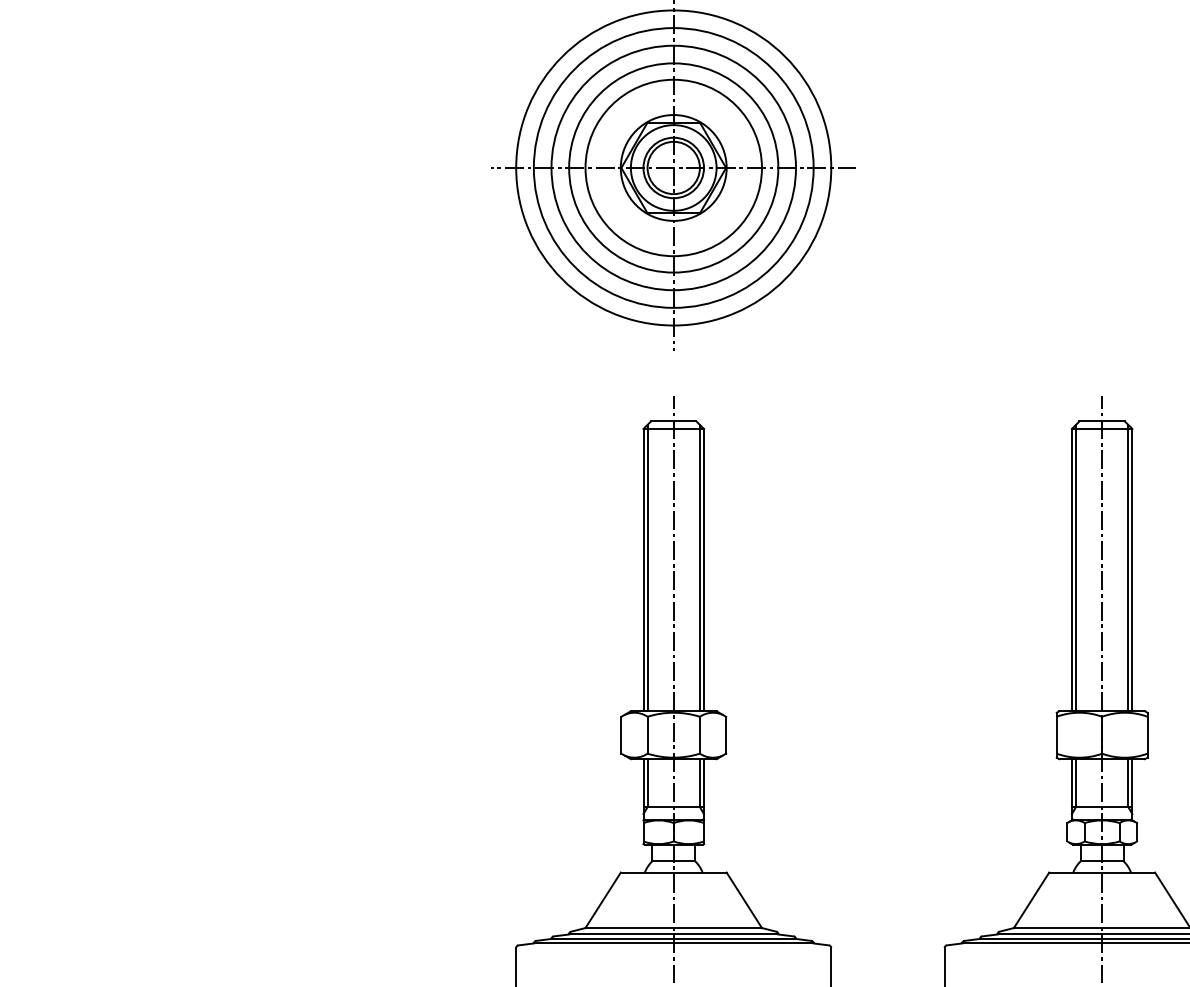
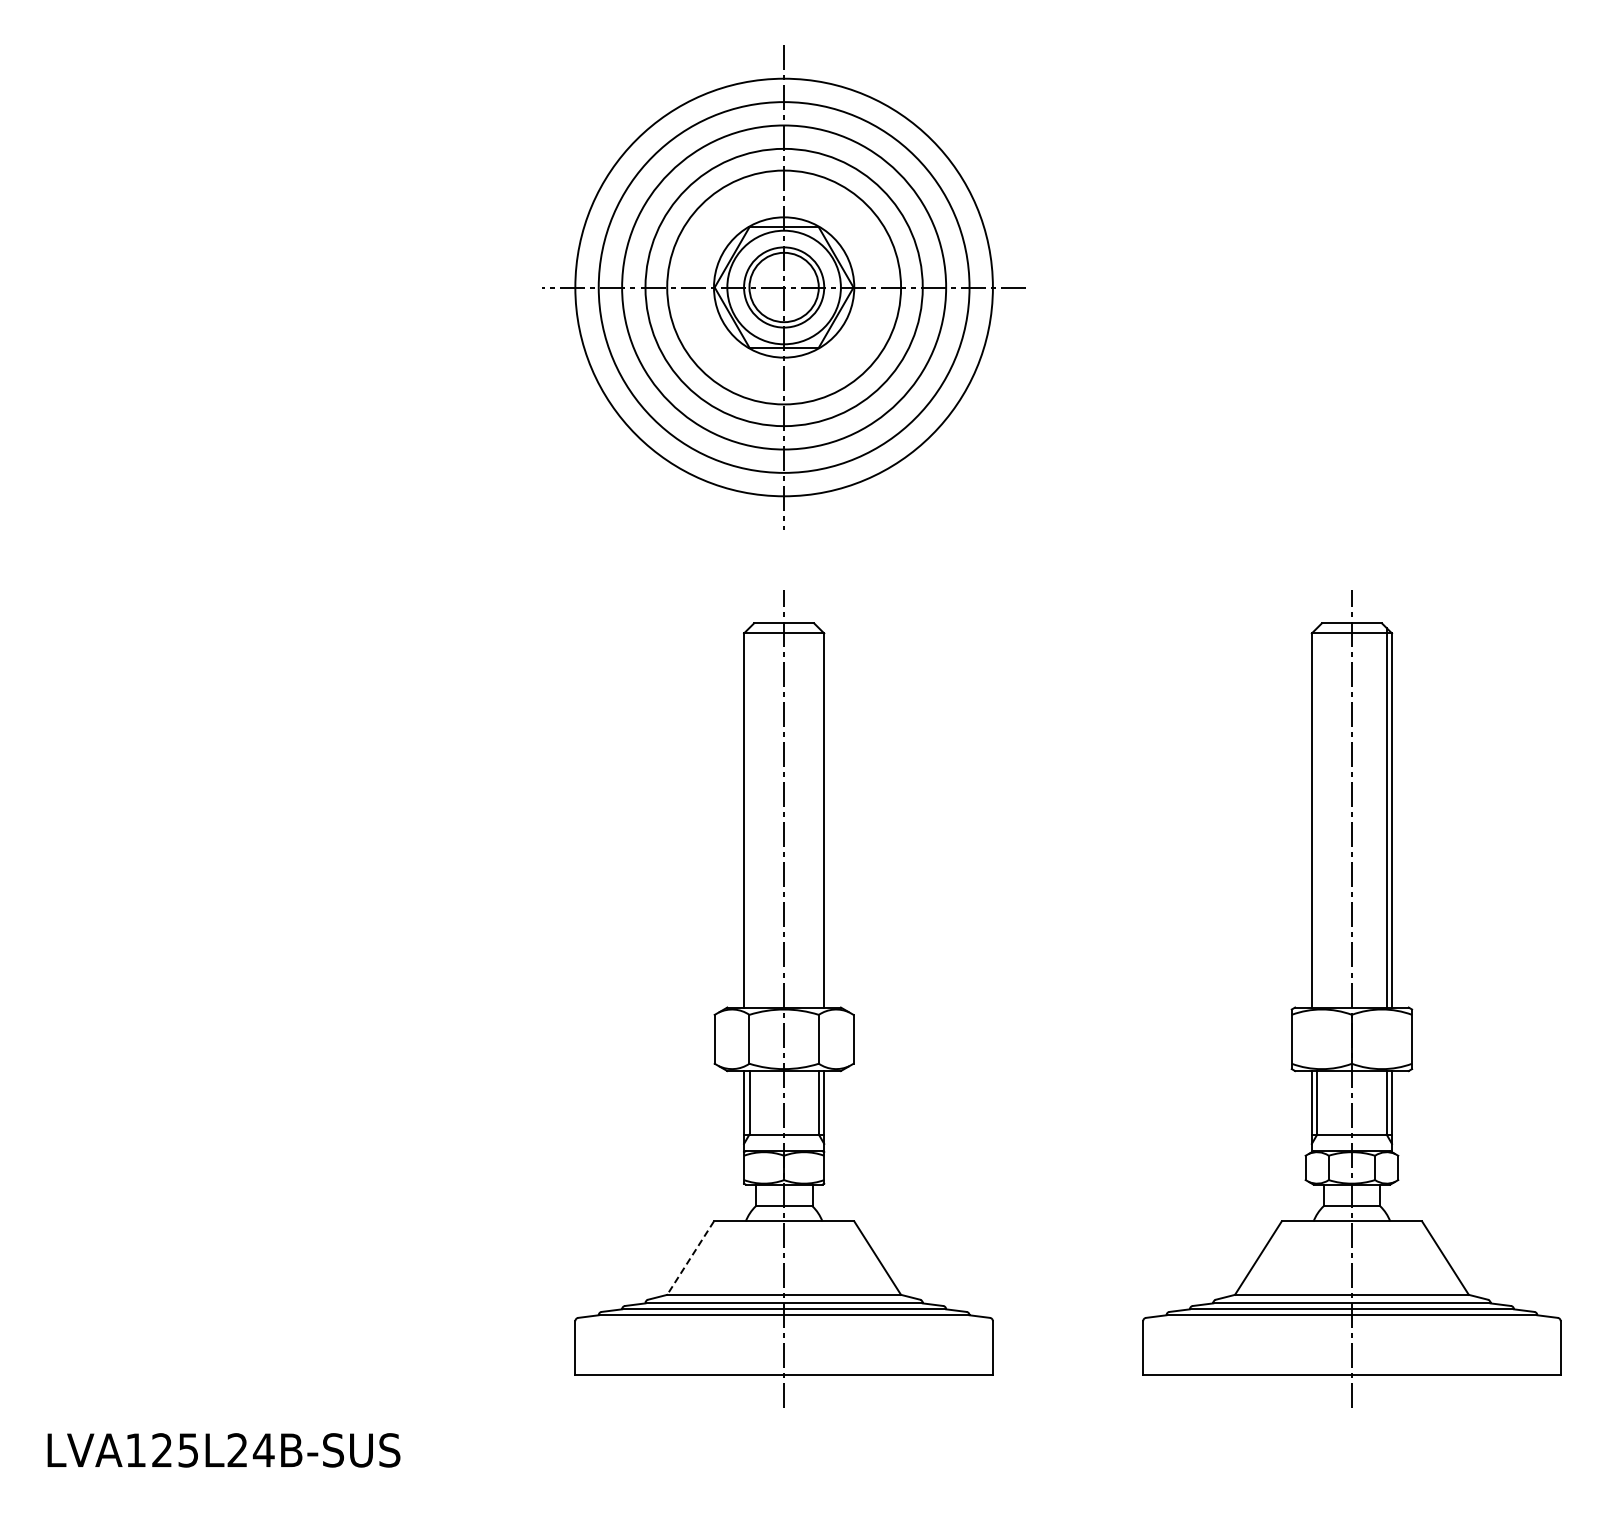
line: (647, 567) -> (749, 817), removed
line: (699, 567) -> (818, 817), removed
line: (1076, 567) -> (1317, 817), removed
line: (603, 900) -> (690, 1258), solid -> dashed

